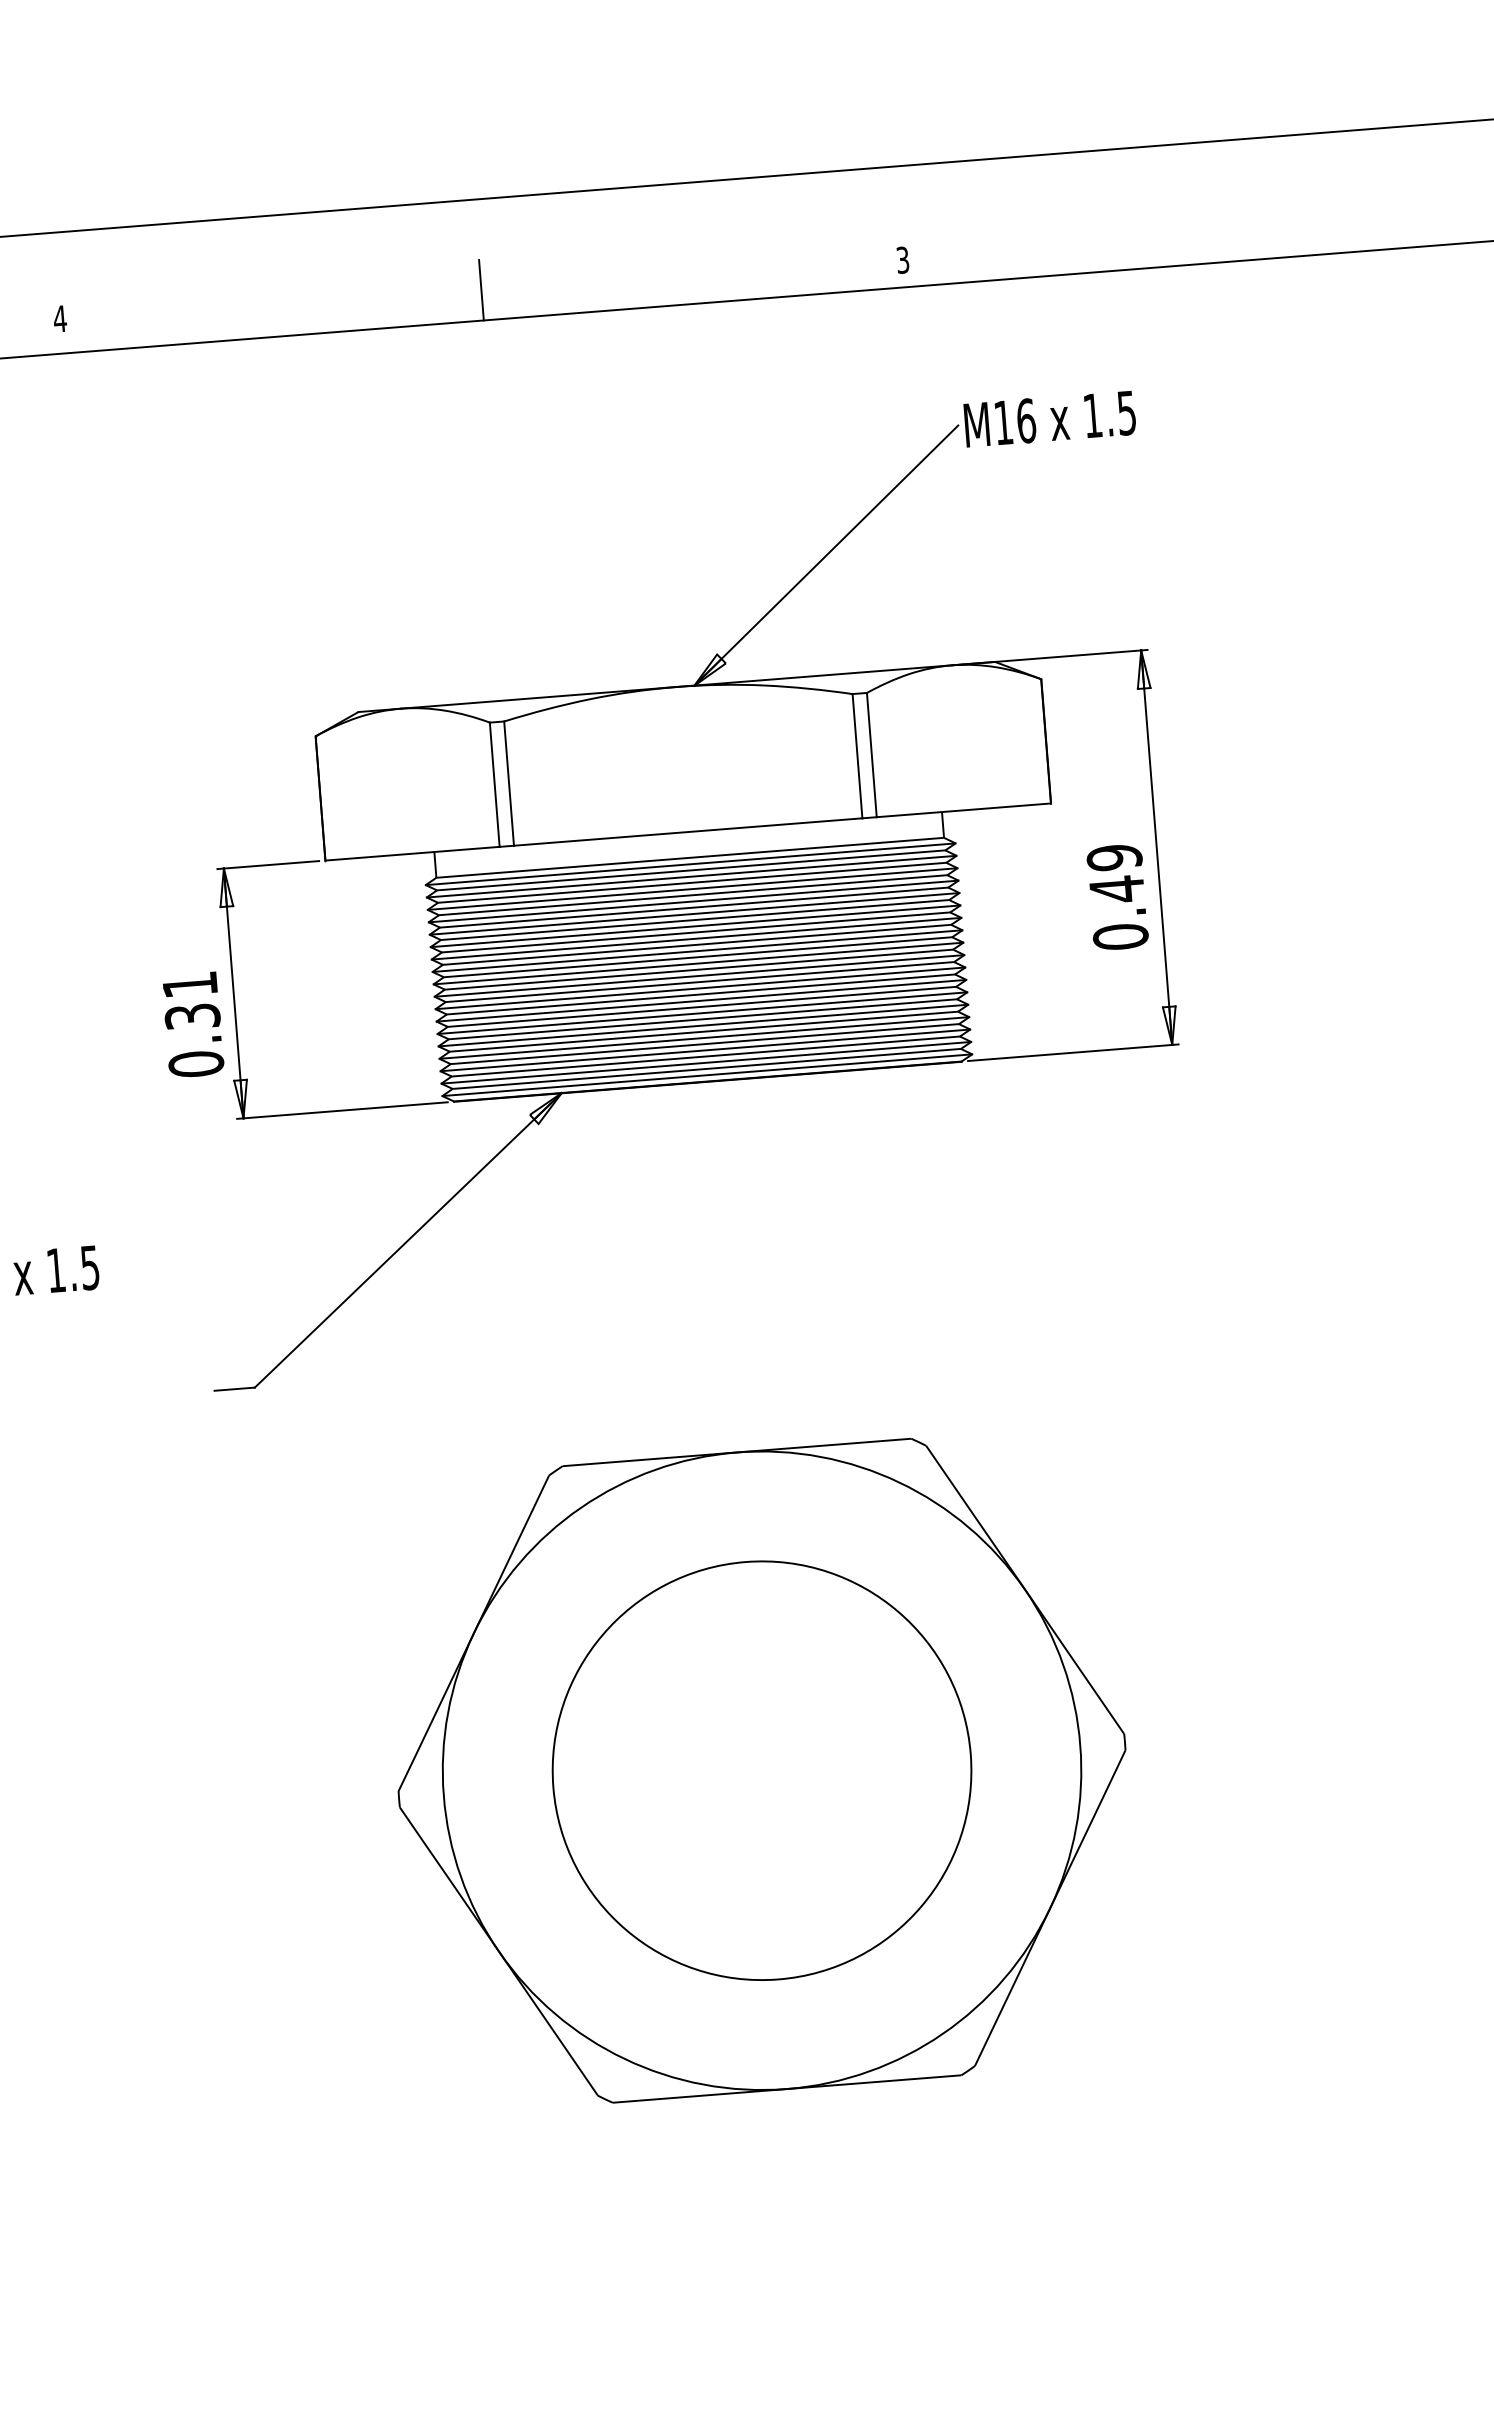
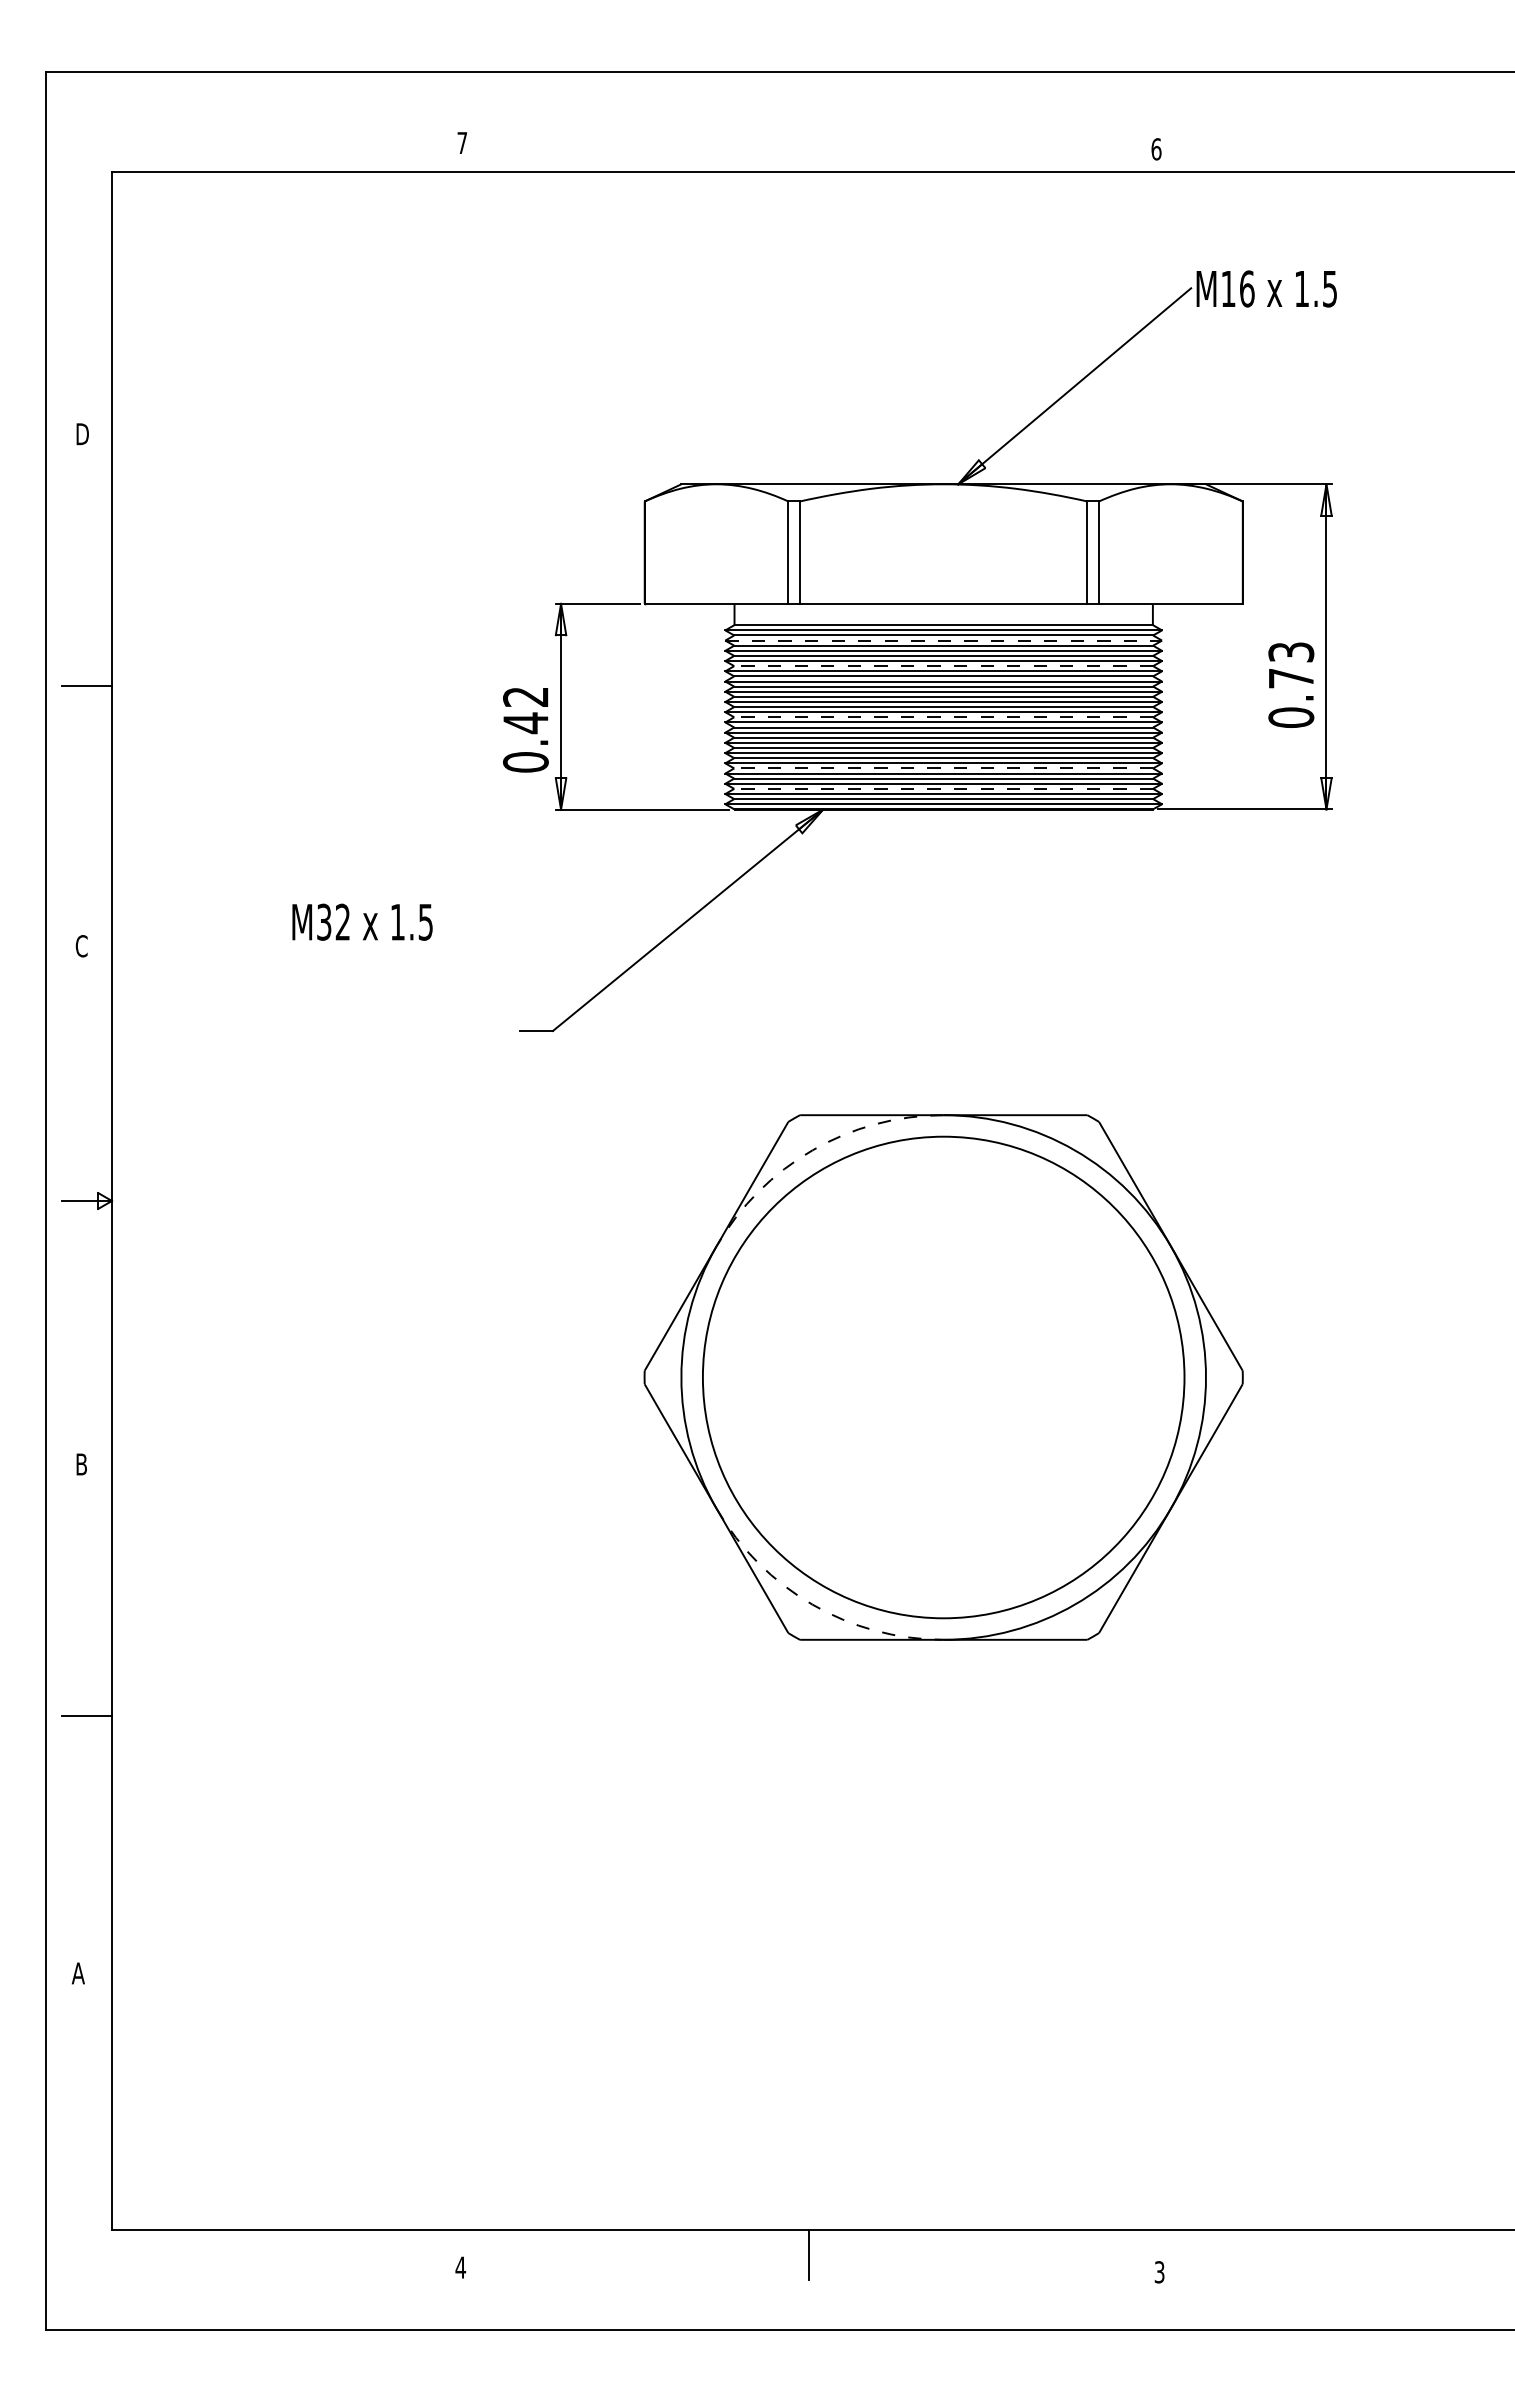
text: (902, 260) -> (1156, 149), 3 -> 6
line: (481, 289) -> (809, 146), removed
text: (60, 318) -> (462, 142), 4 -> 7
text: (1116, 873) -> (1291, 665), 0.49 -> 0.73
line: (692, 876) -> (944, 640), solid -> dashed
line: (693, 908) -> (943, 666), solid -> dashed
line: (698, 969) -> (943, 717), solid -> dashed
text: (190, 1001) -> (525, 710), 0.31 -> 0.42
line: (703, 1031) -> (943, 768), solid -> dashed
line: (705, 1056) -> (943, 788), solid -> dashed
arc: (581, 1507) -> (812, 1150), solid -> dashed
circle: (761, 1770) -> (943, 1377), size x1.4
arc: (624, 2058) -> (812, 1604), solid -> dashed

